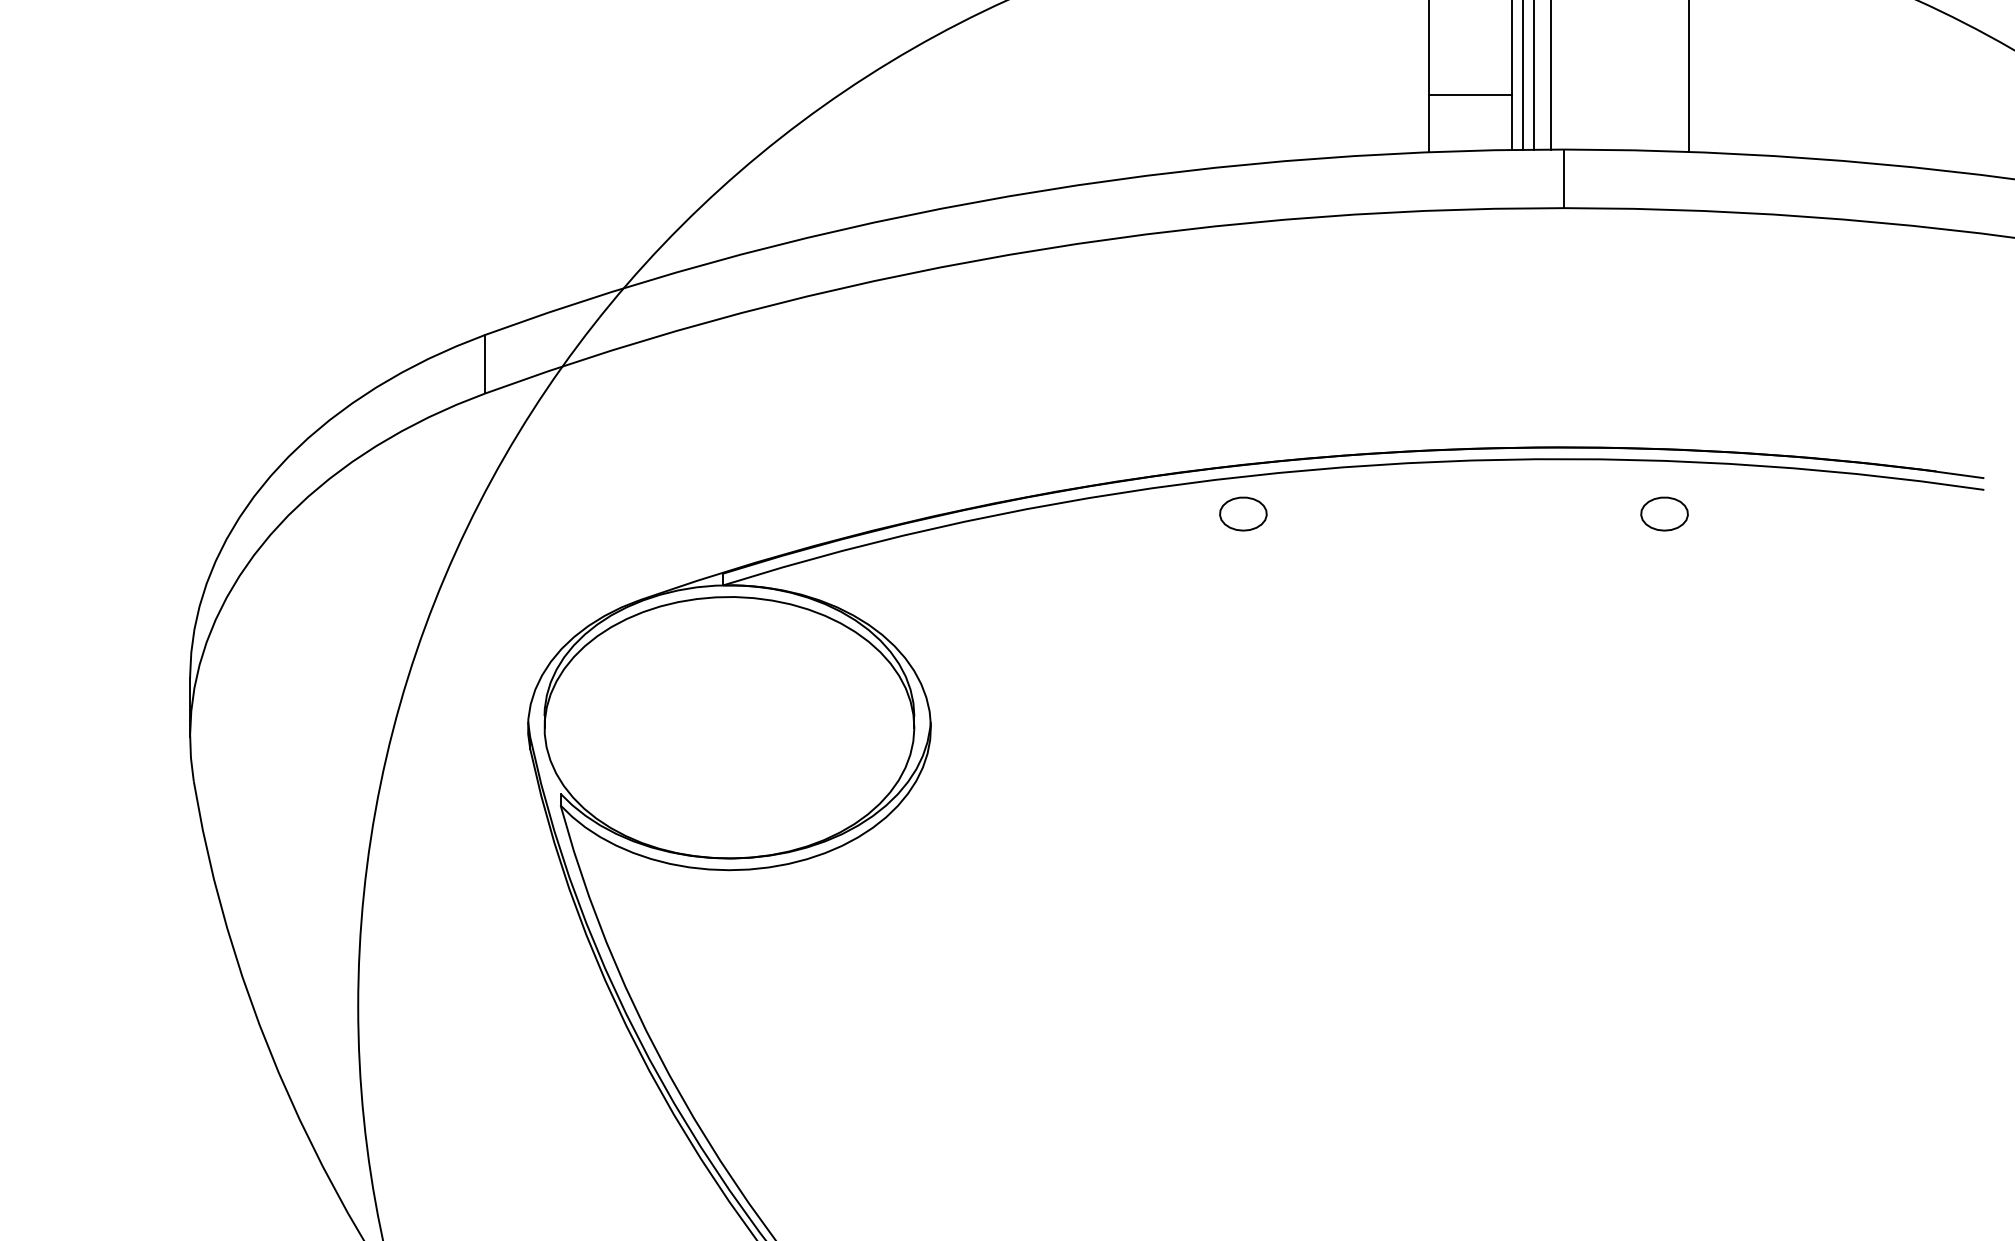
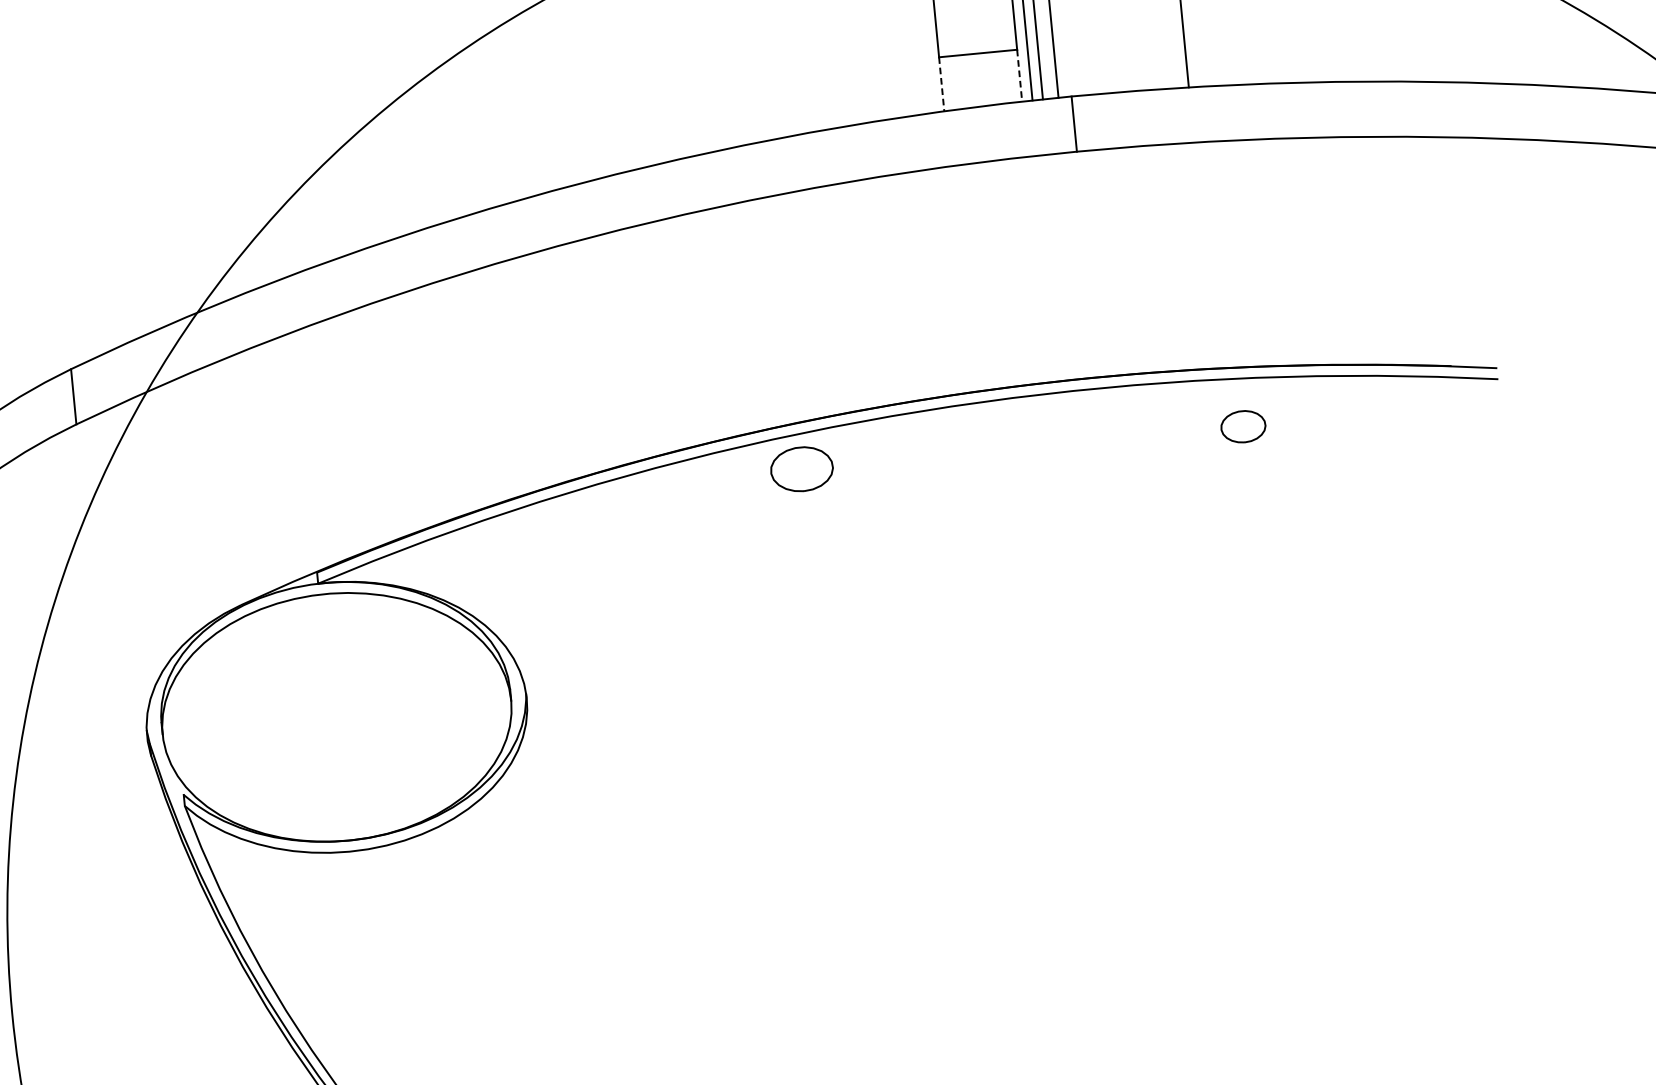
line: (1511, 122) -> (1019, 75), solid -> dashed
line: (1429, 123) -> (942, 84), solid -> dashed
part: (1243, 513) -> (802, 468), size x1.4
part: (1664, 513) -> (1243, 426), moved

